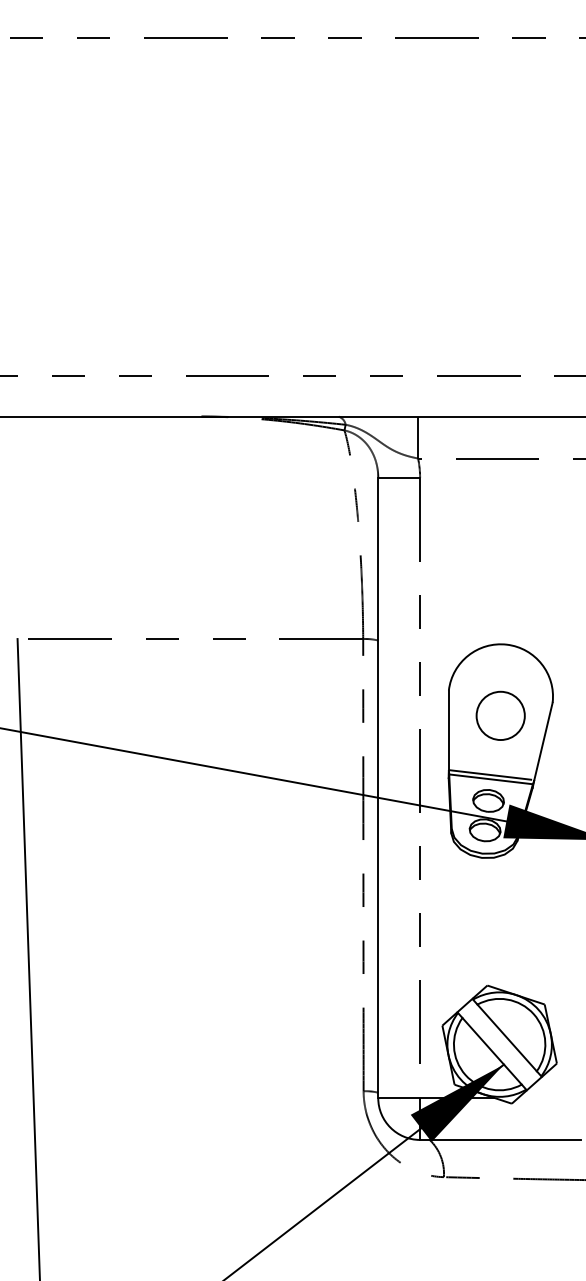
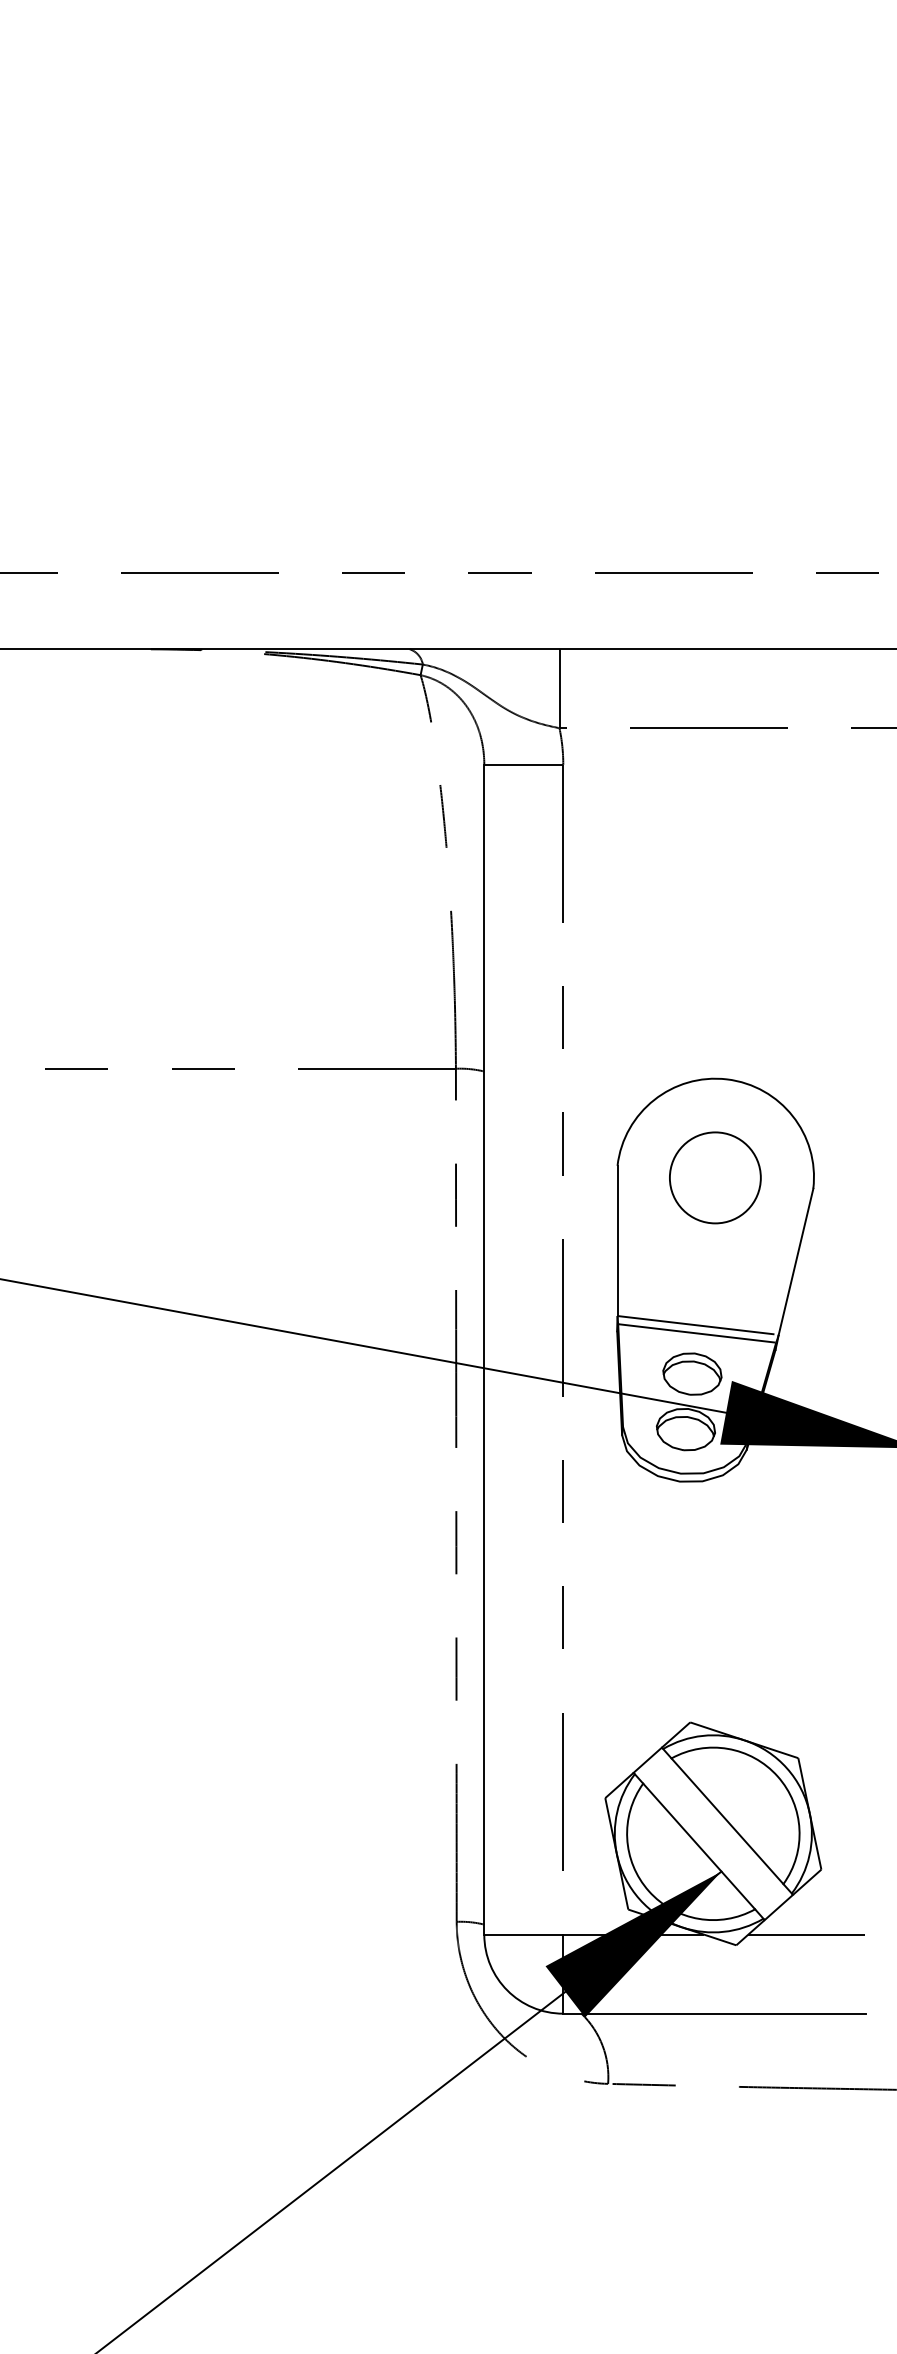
circle: (500, 715) -> (714, 1177), moved
line: (548, 1098) -> (805, 1935), added

